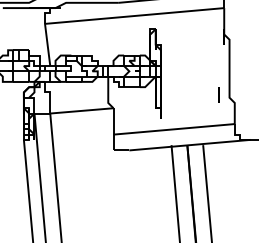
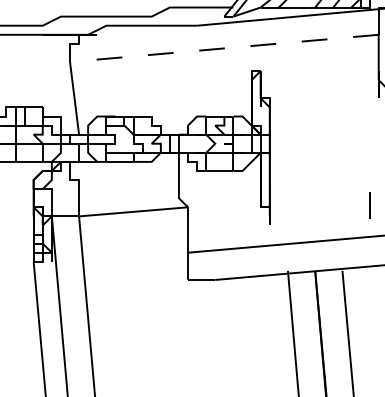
line: (134, 16) -> (224, 49), solid -> dashed
line: (218, 94) -> (368, 204), moved

